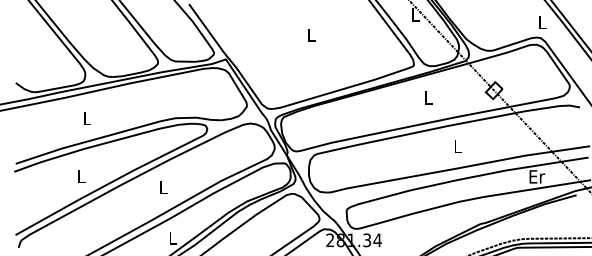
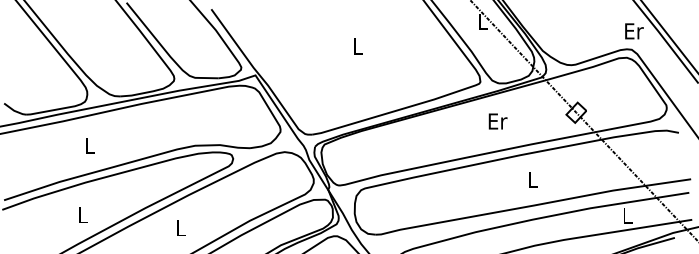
text: (542, 22) -> (634, 31), L -> Er
text: (428, 97) -> (497, 120), L -> Er
text: (537, 176) -> (628, 215), Er -> L

